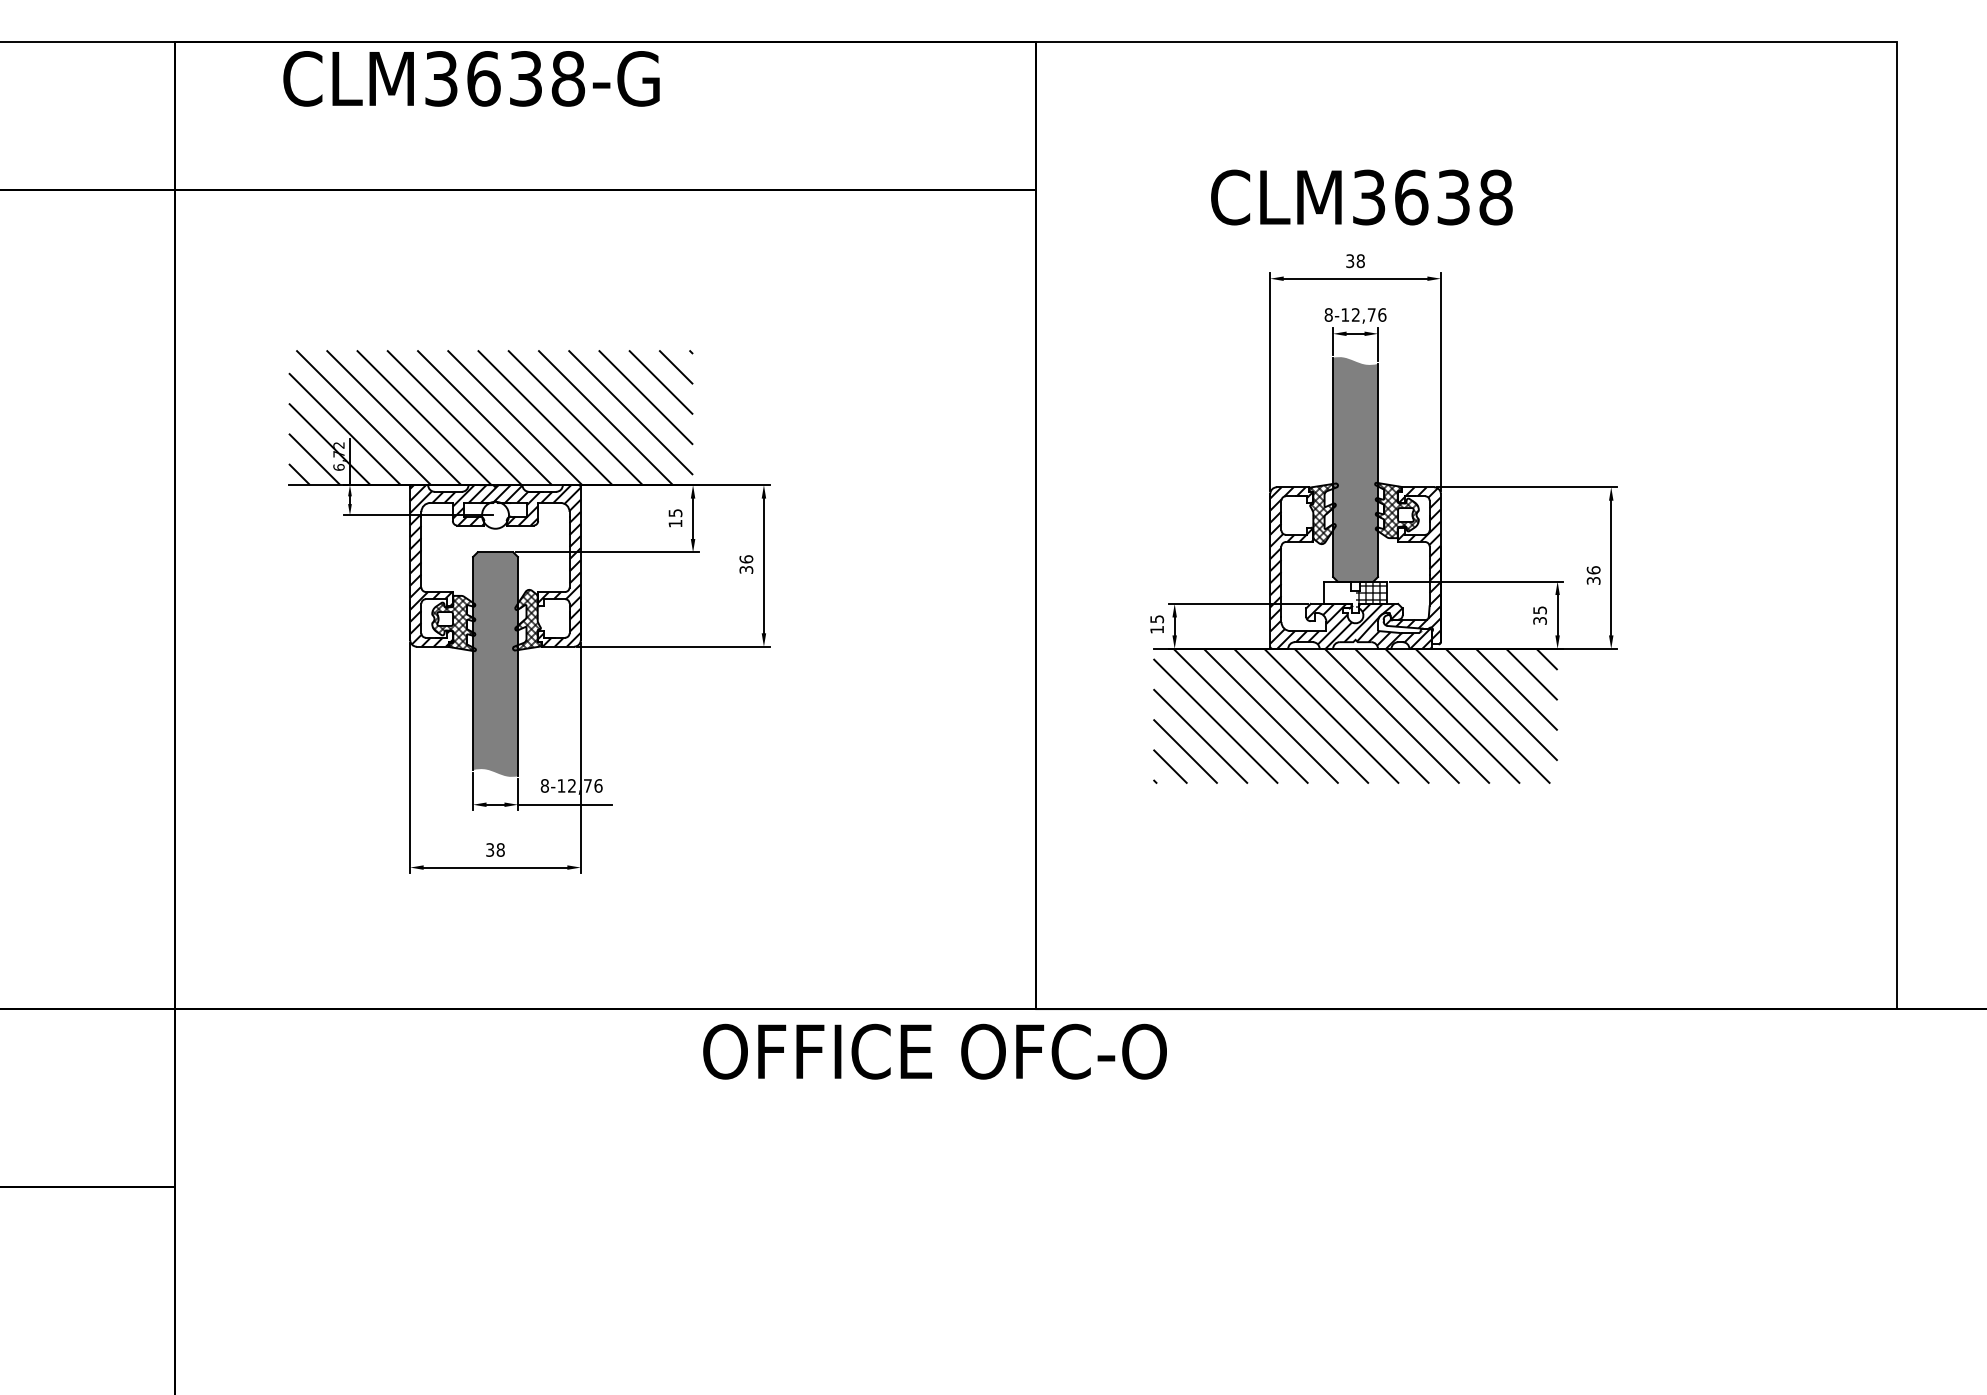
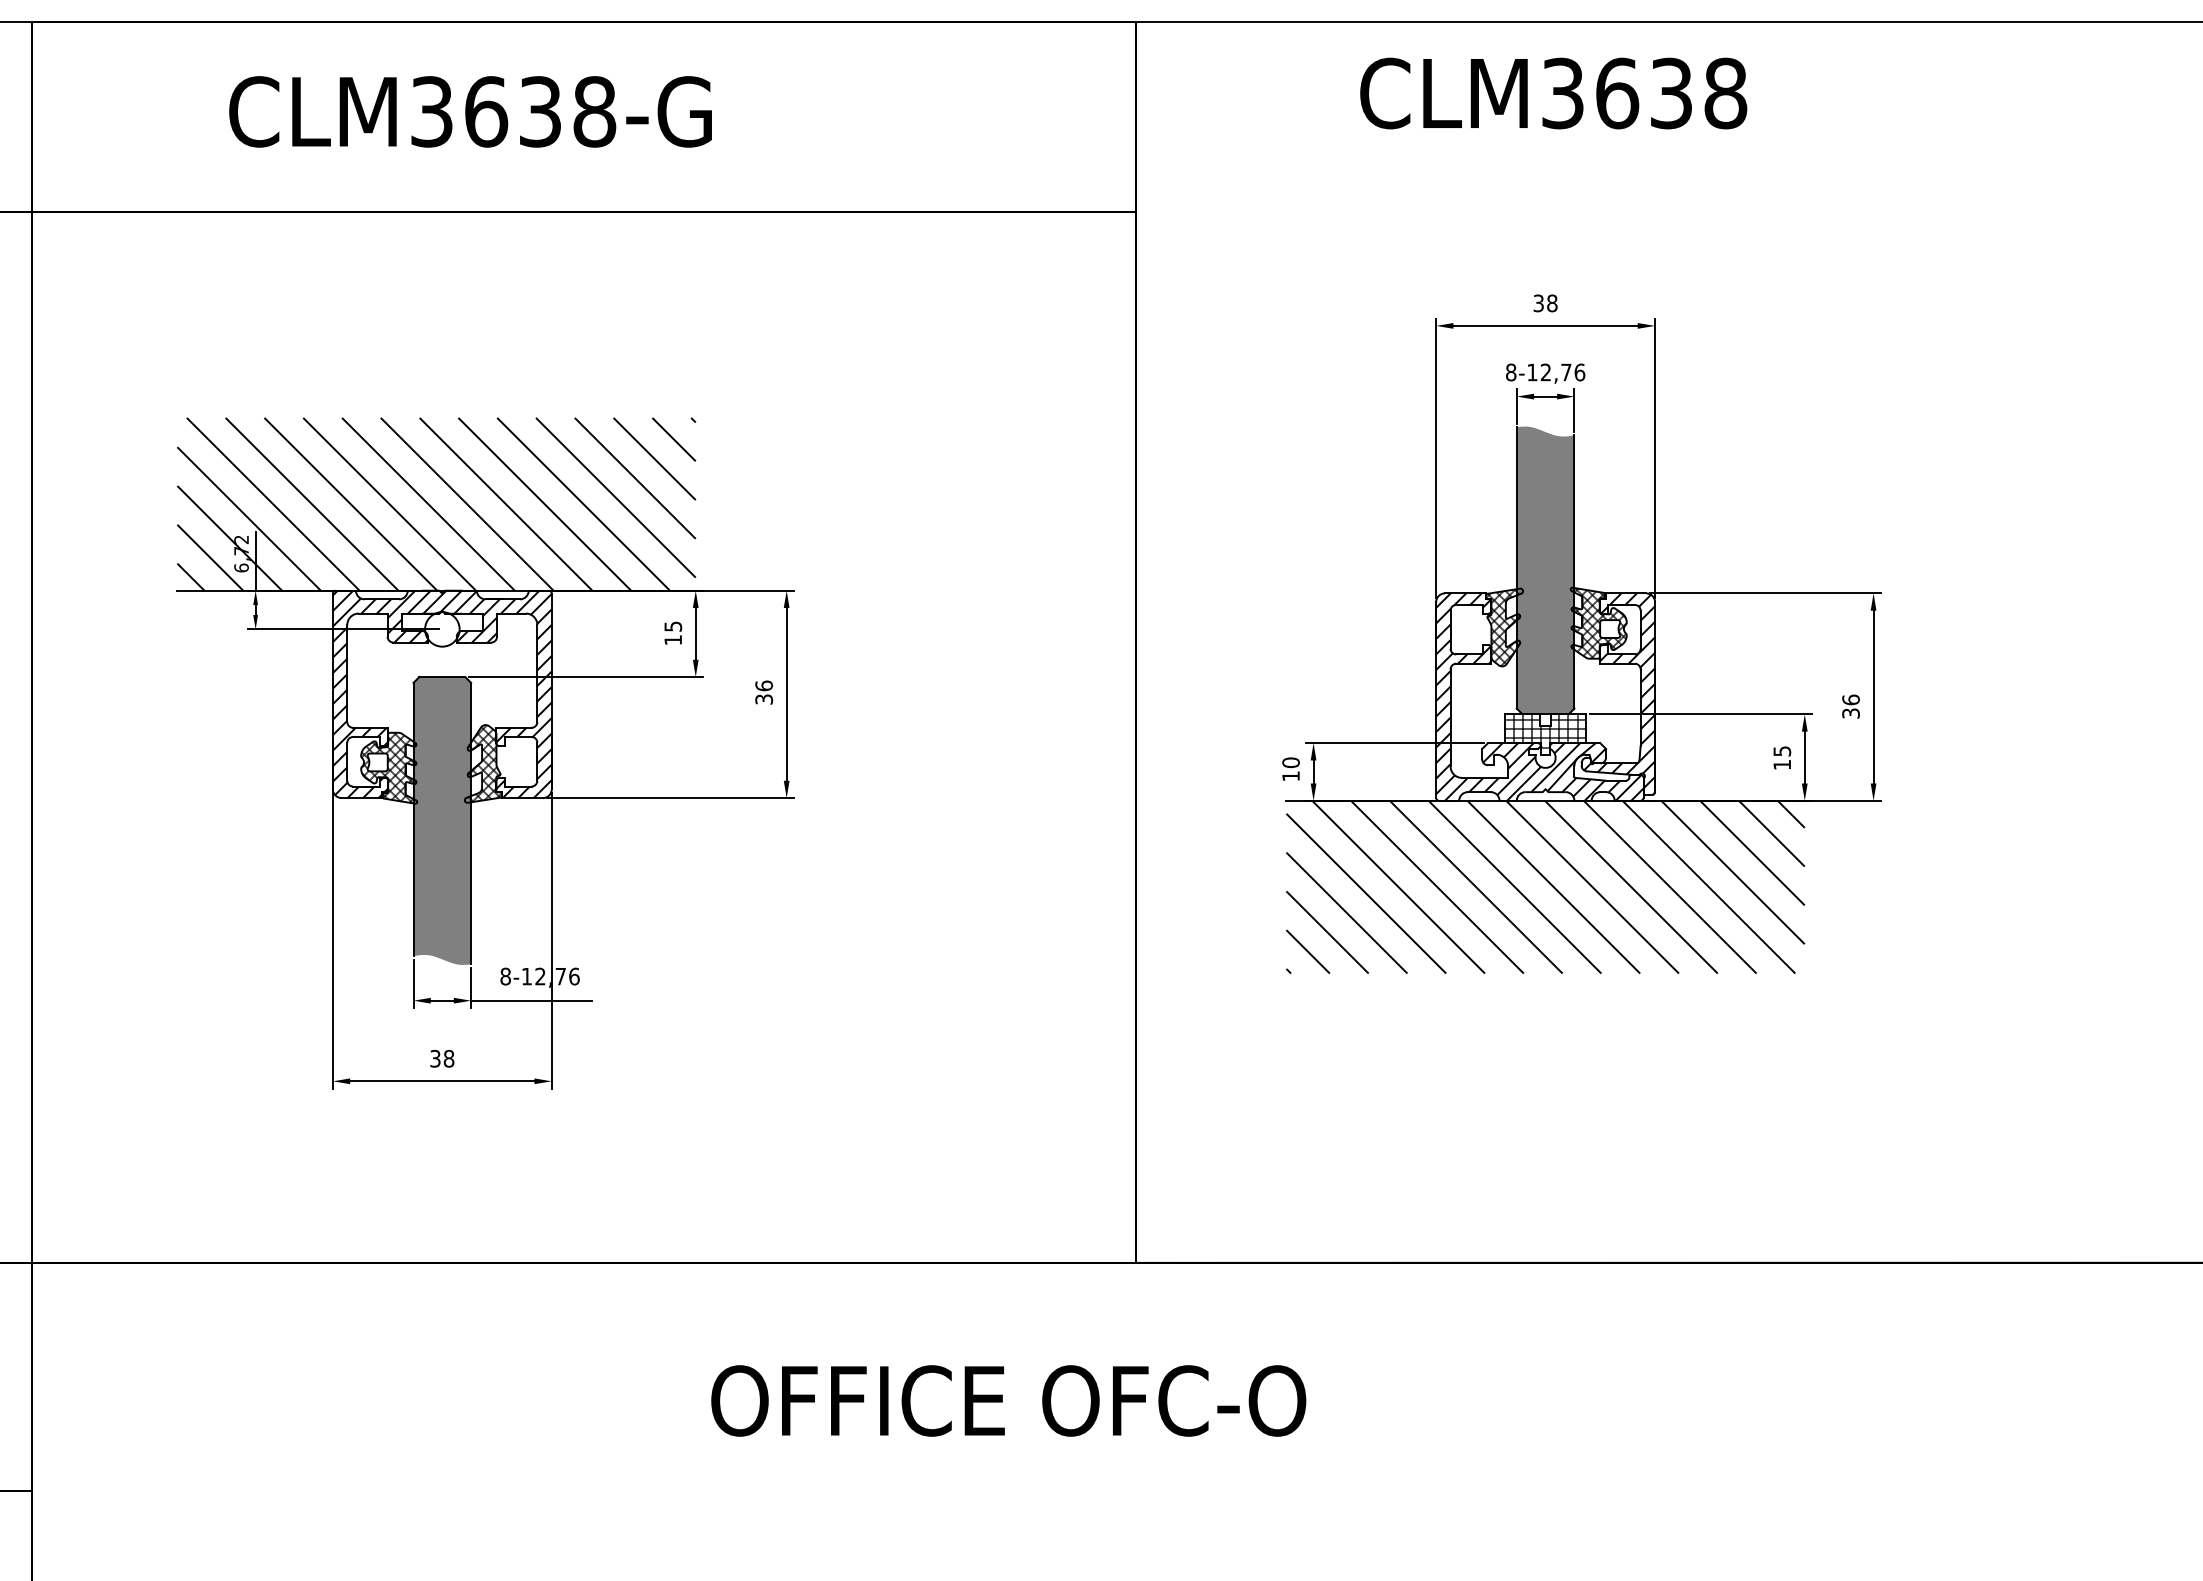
text: (471, 78) -> (470, 111), moved
text: (1361, 197) -> (1553, 93), moved
hatch: (1339, 594) -> (1524, 731), added
text: (1157, 619) -> (1291, 763), 15 -> 10
text: (1539, 620) -> (1781, 764), 35 -> 15
text: (934, 1051) -> (1008, 1400), moved

